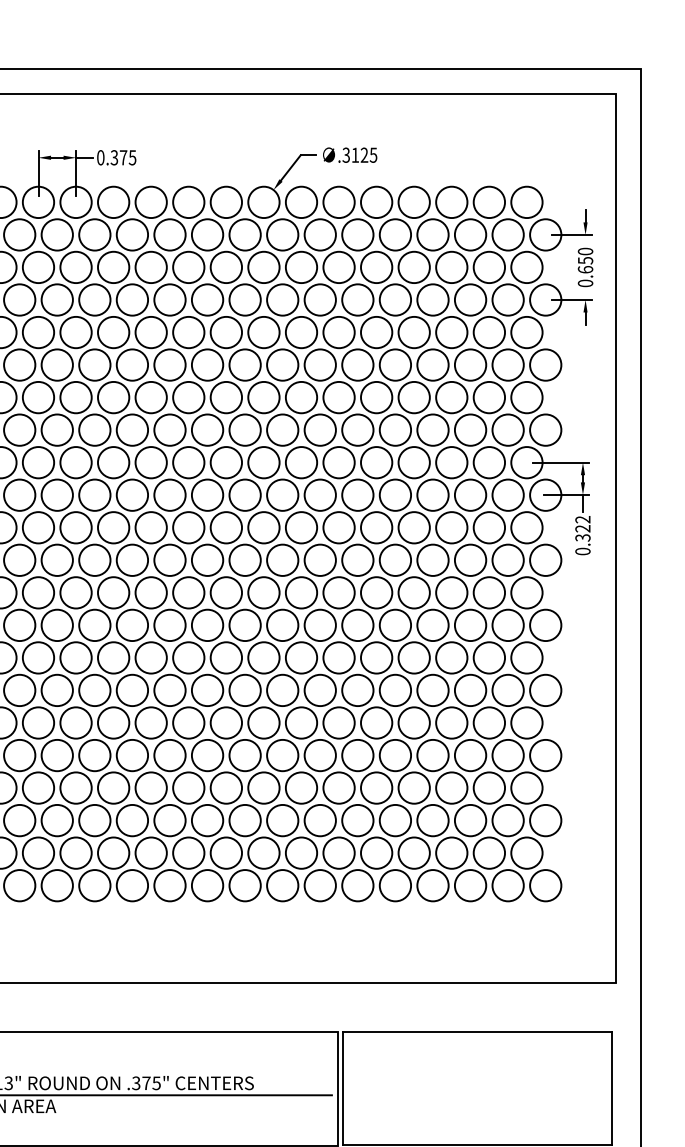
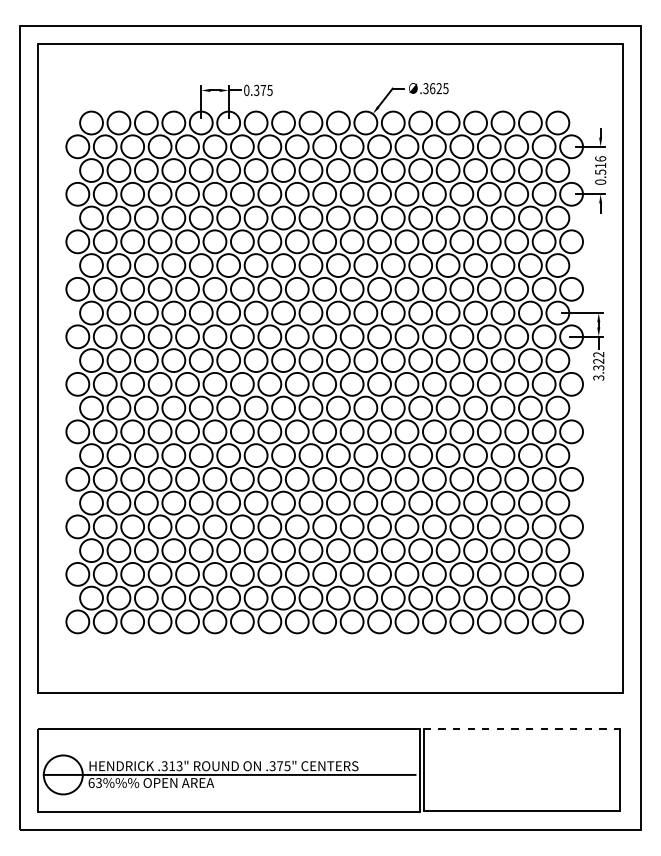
text: (355, 155) -> (432, 88), .3125 -> .3625
text: (585, 260) -> (600, 165), 0.650 -> 0.516
text: (582, 550) -> (598, 377), 0.322 -> 3.322
line: (478, 1031) -> (522, 728), solid -> dashed

